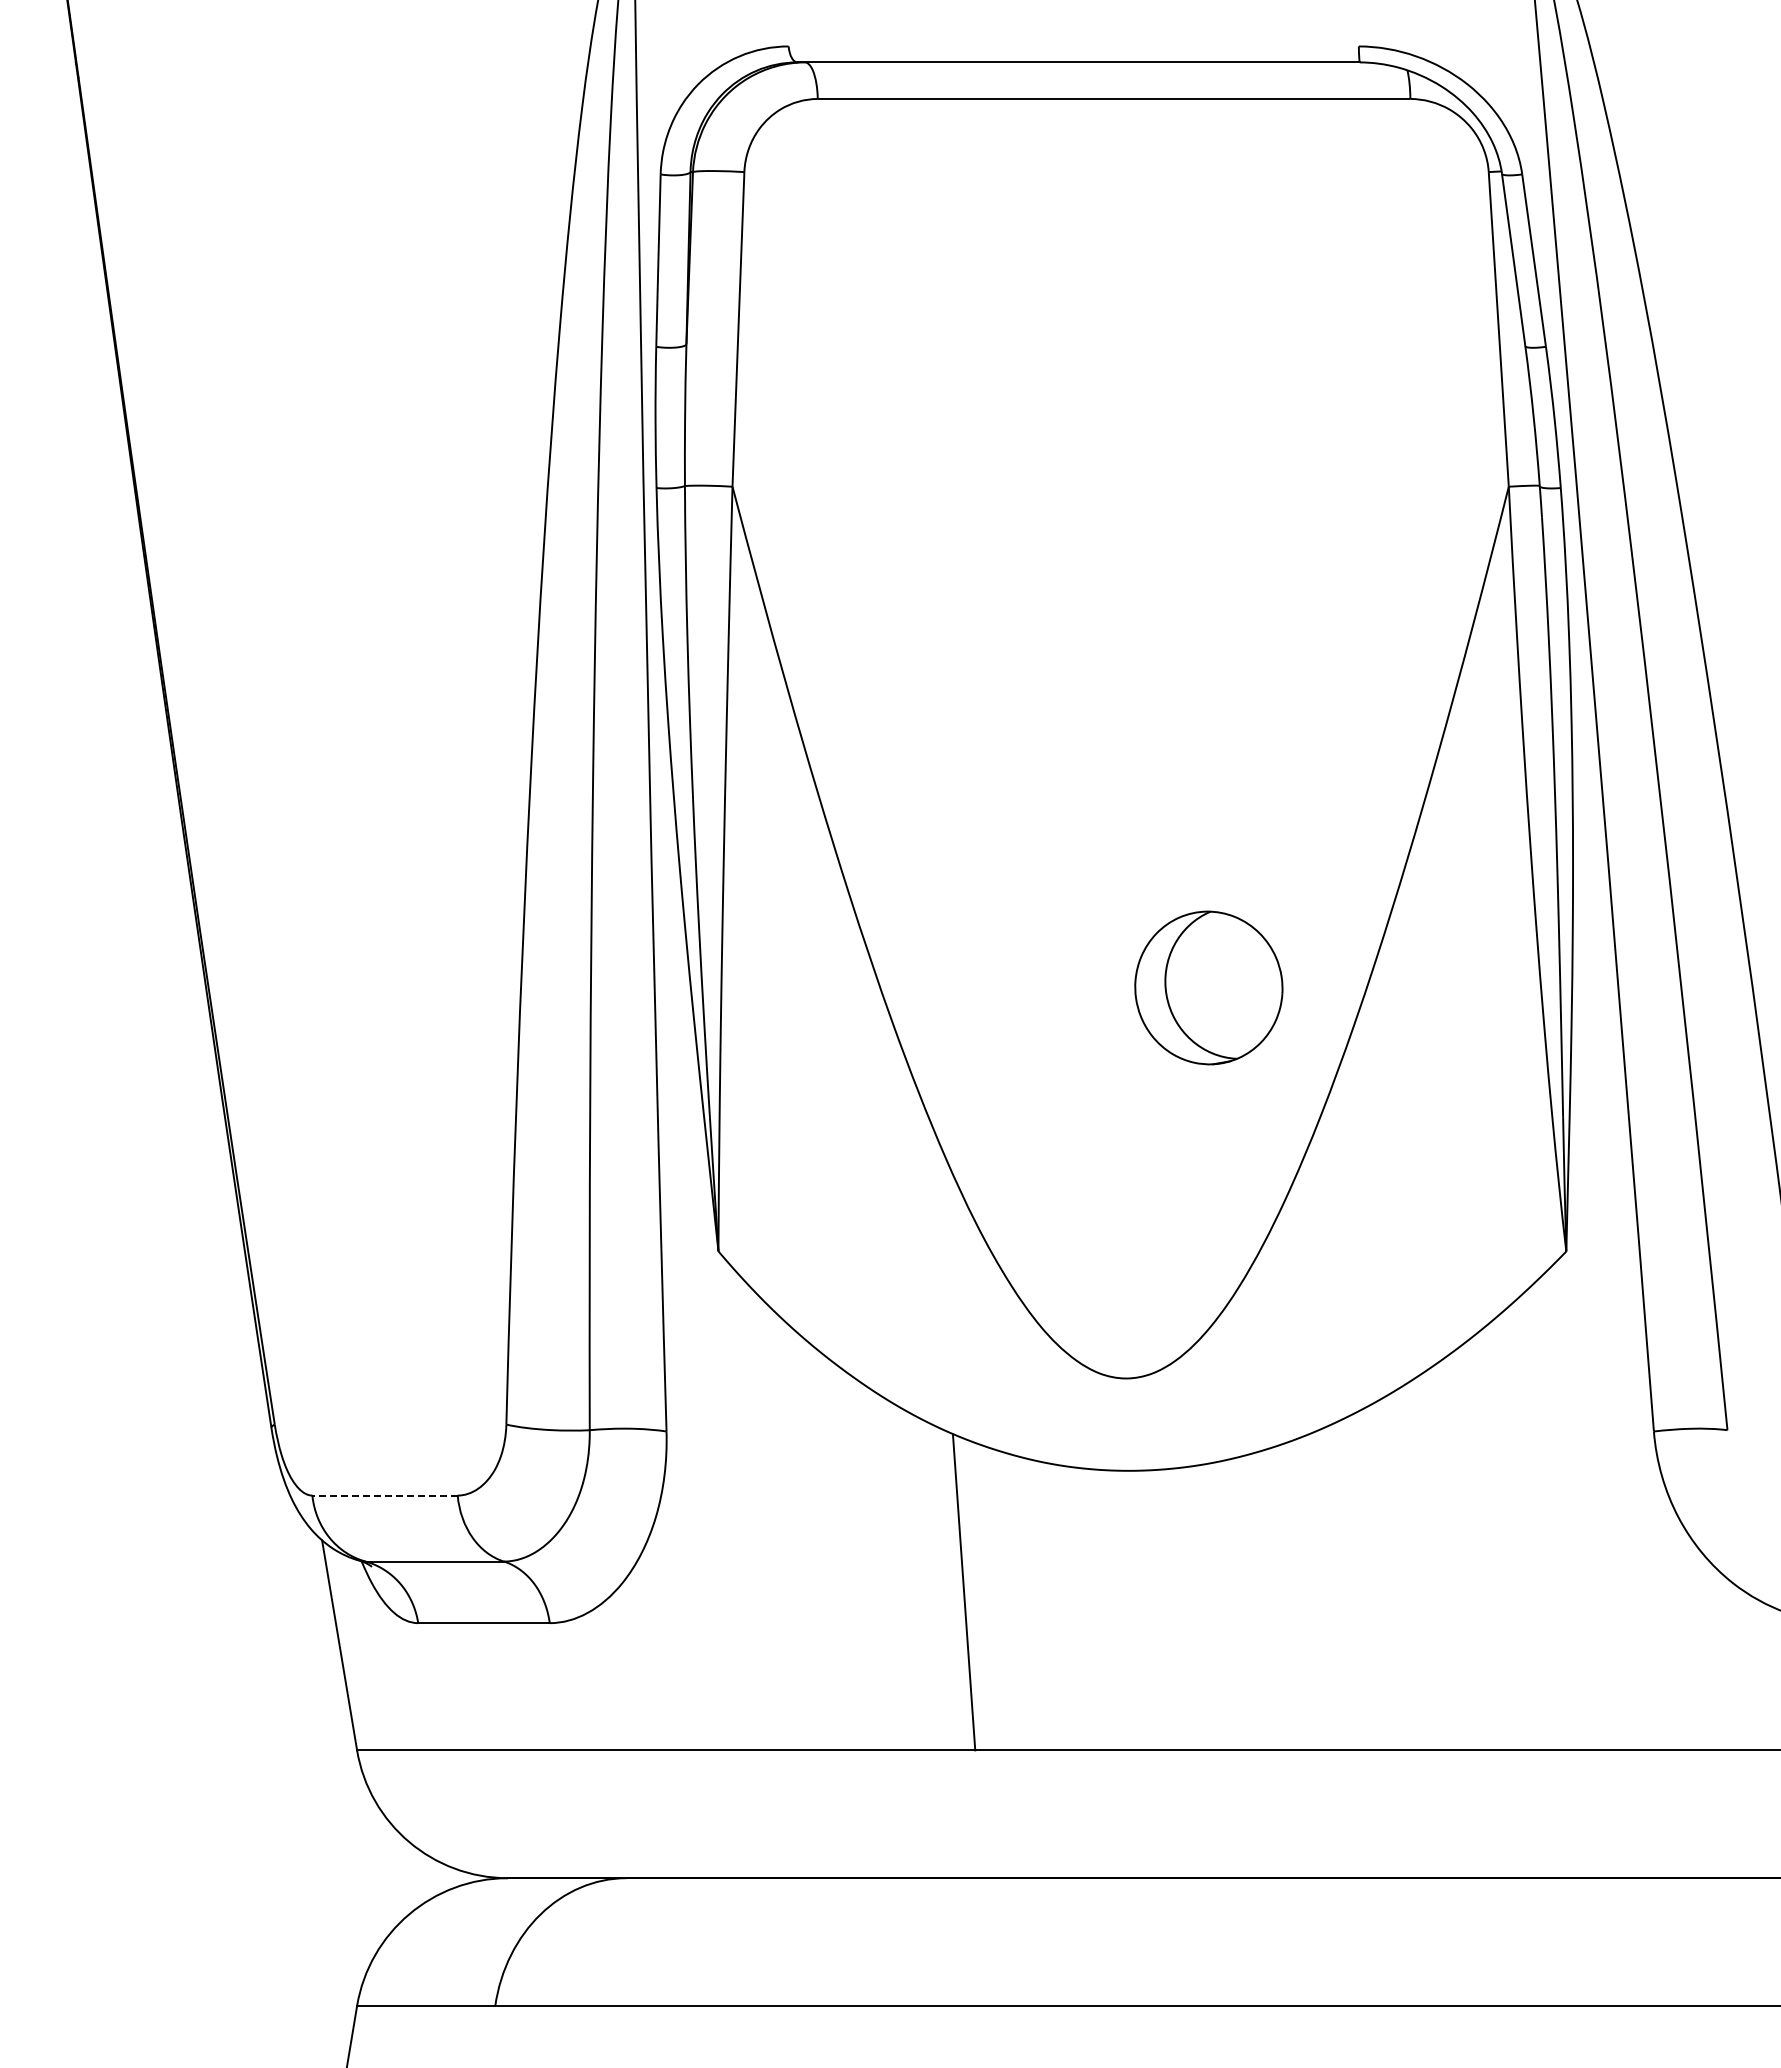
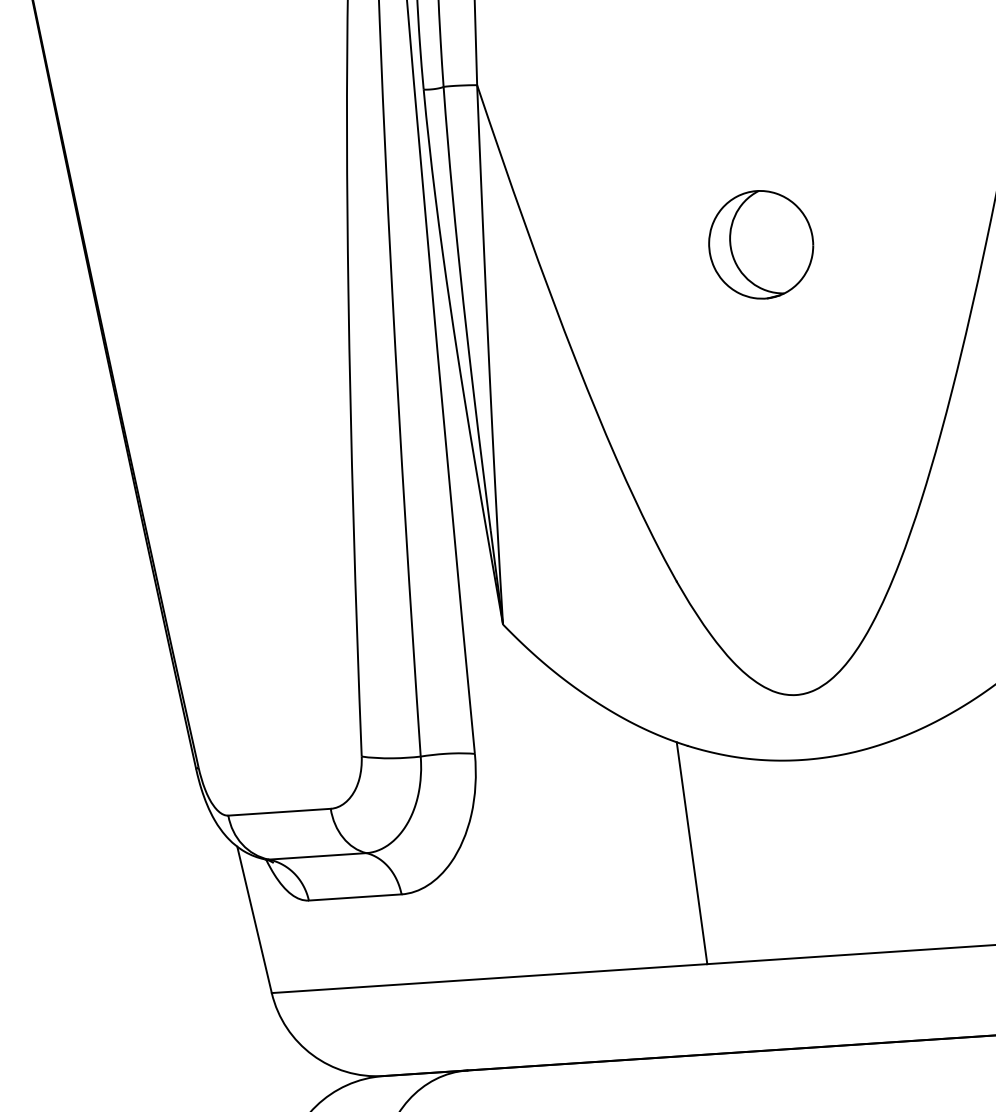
part: (1208, 987) -> (760, 244), moved
line: (385, 1495) -> (279, 812), dashed -> solid

